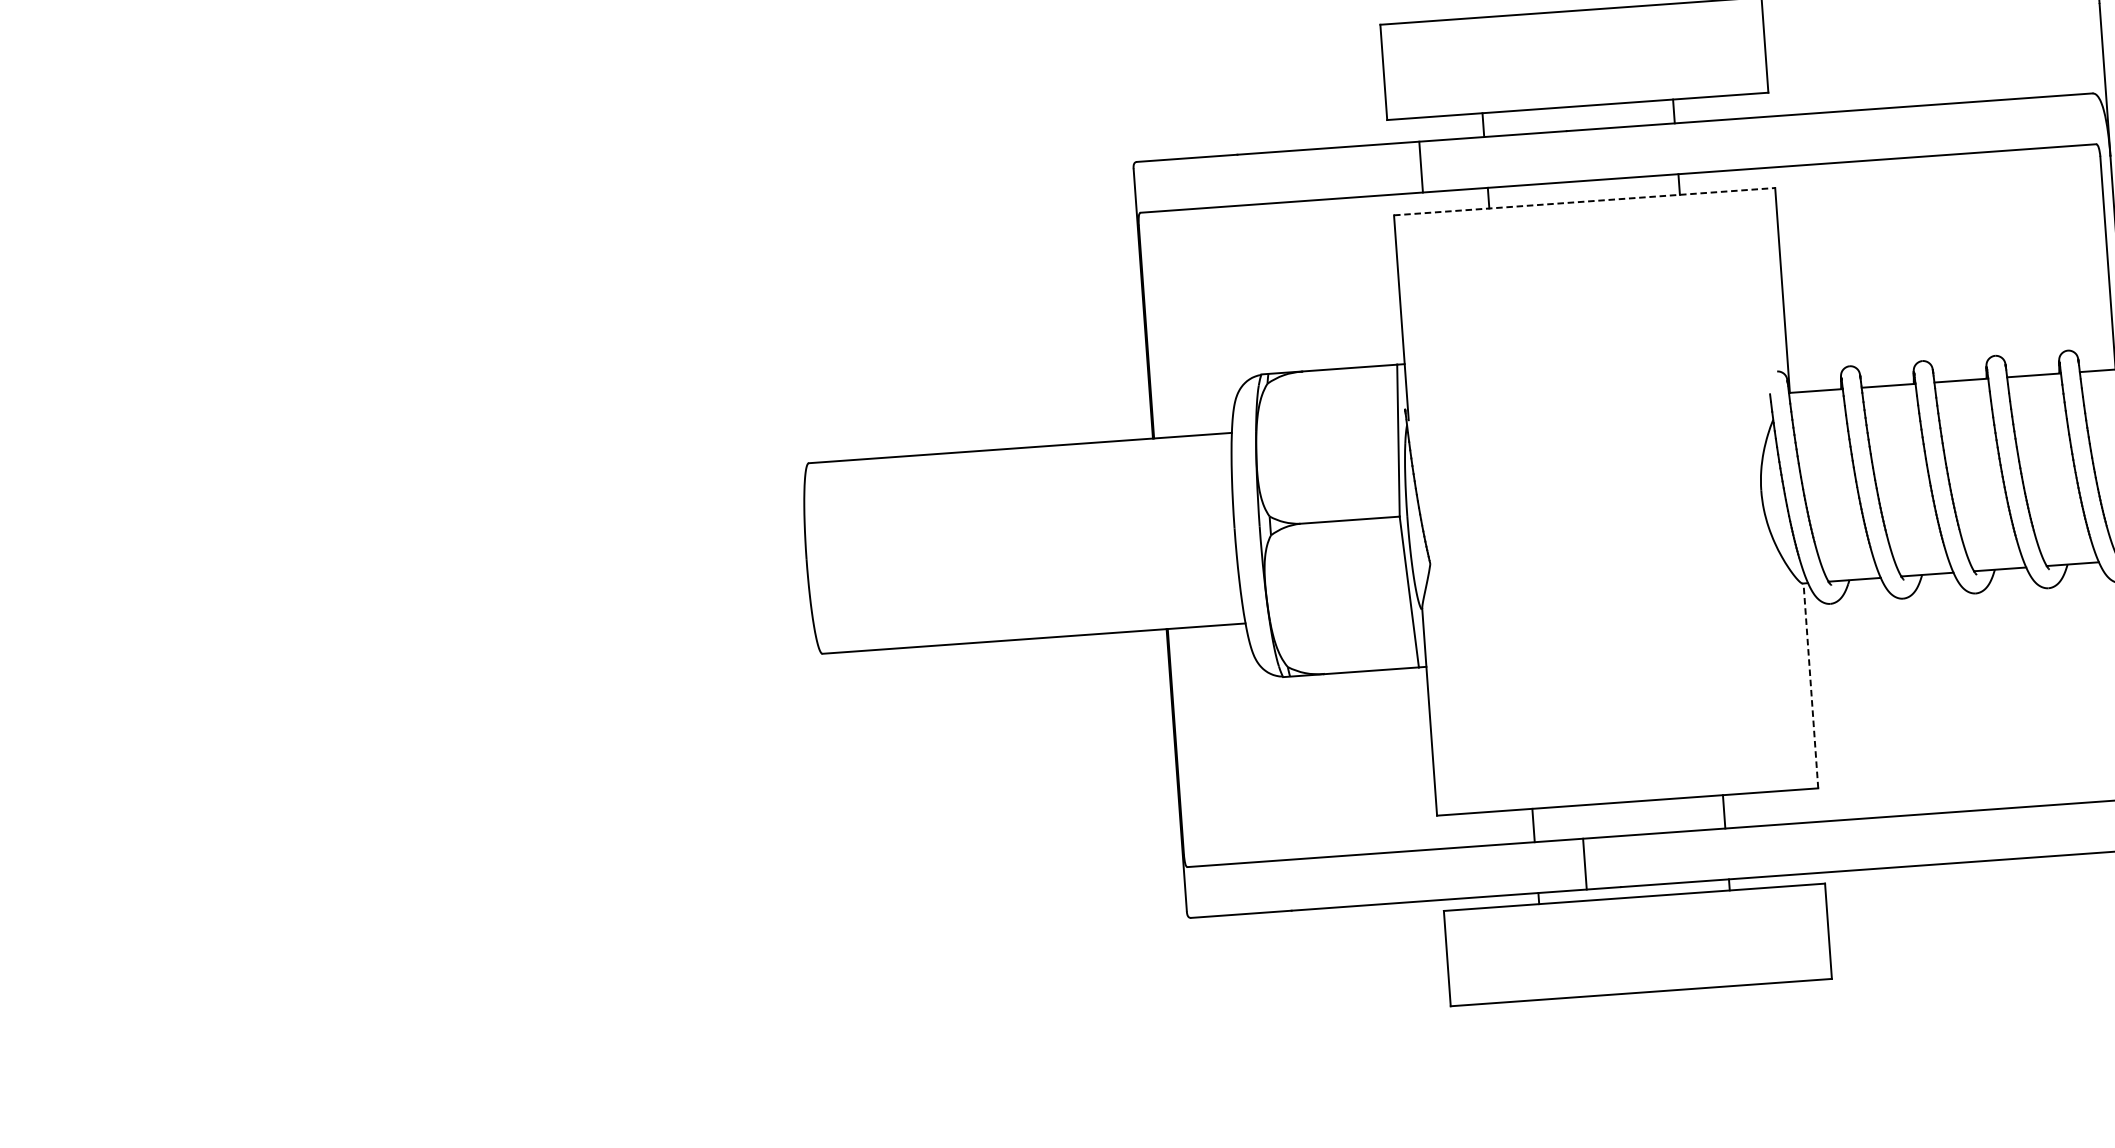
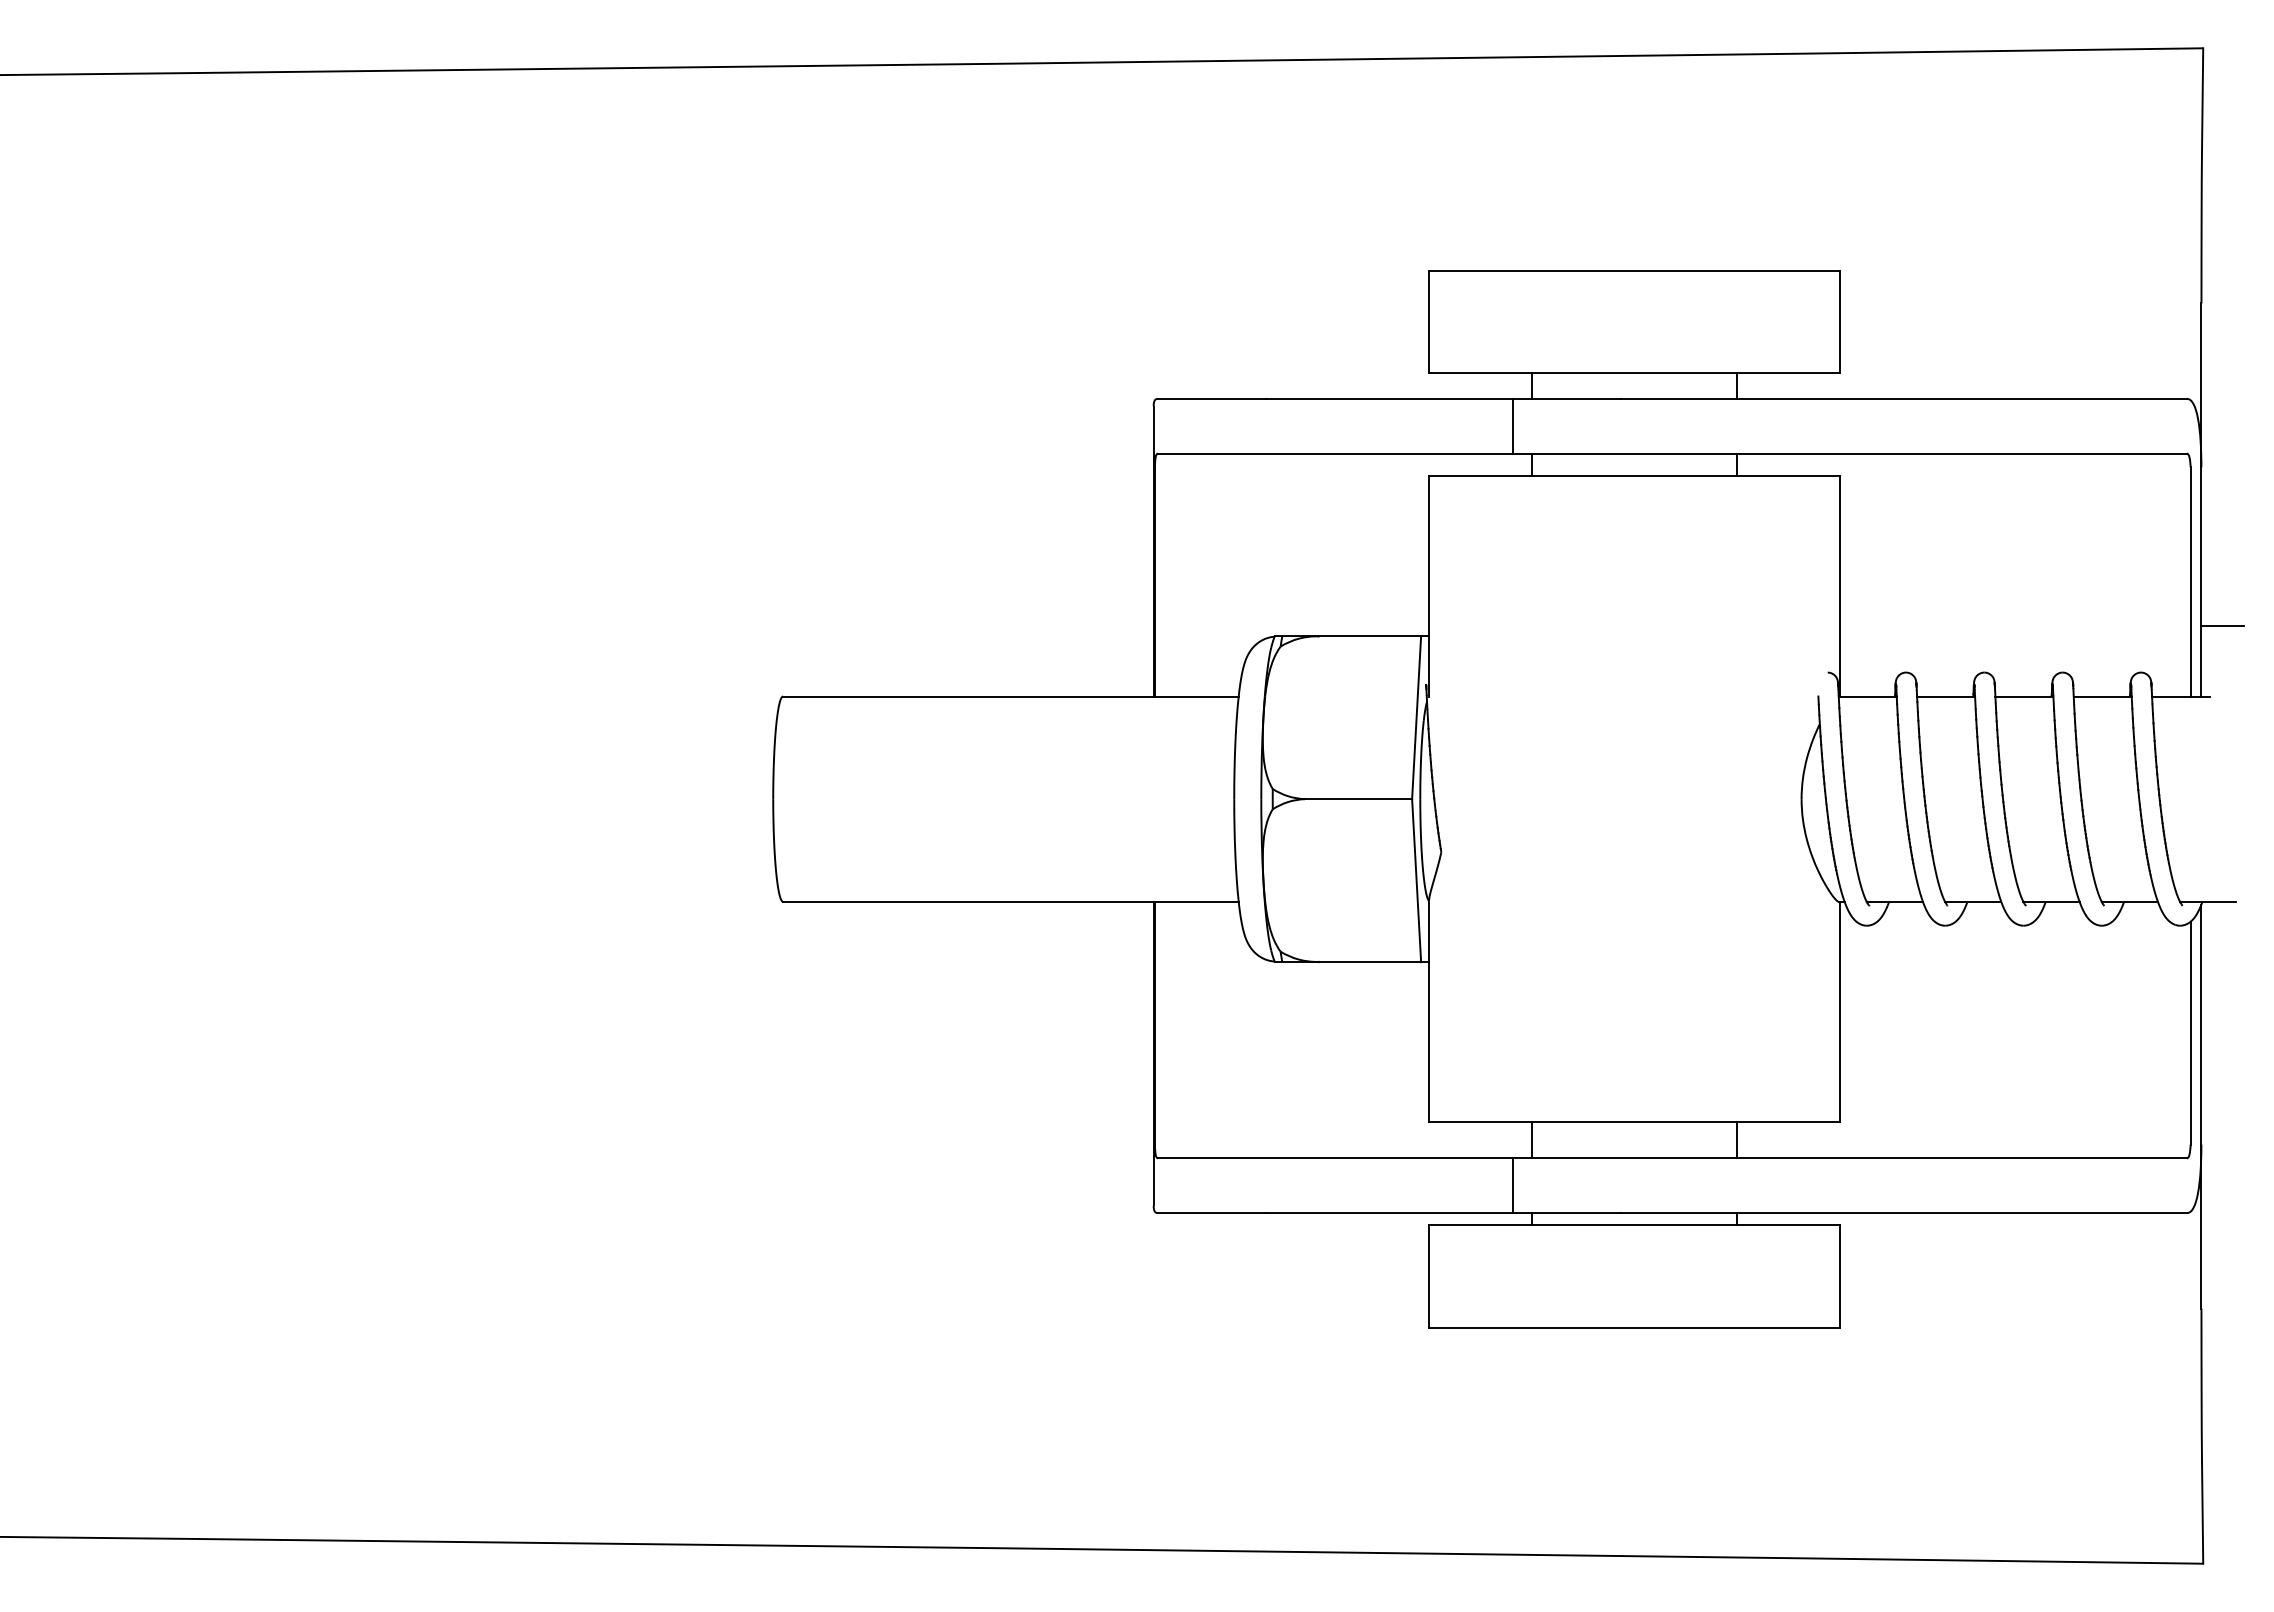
line: (1420, 166) -> (1512, 425), moved
line: (1584, 201) -> (1634, 475), dashed -> solid
line: (1810, 685) -> (1839, 1011), dashed -> solid
line: (1584, 863) -> (1512, 1185), moved

